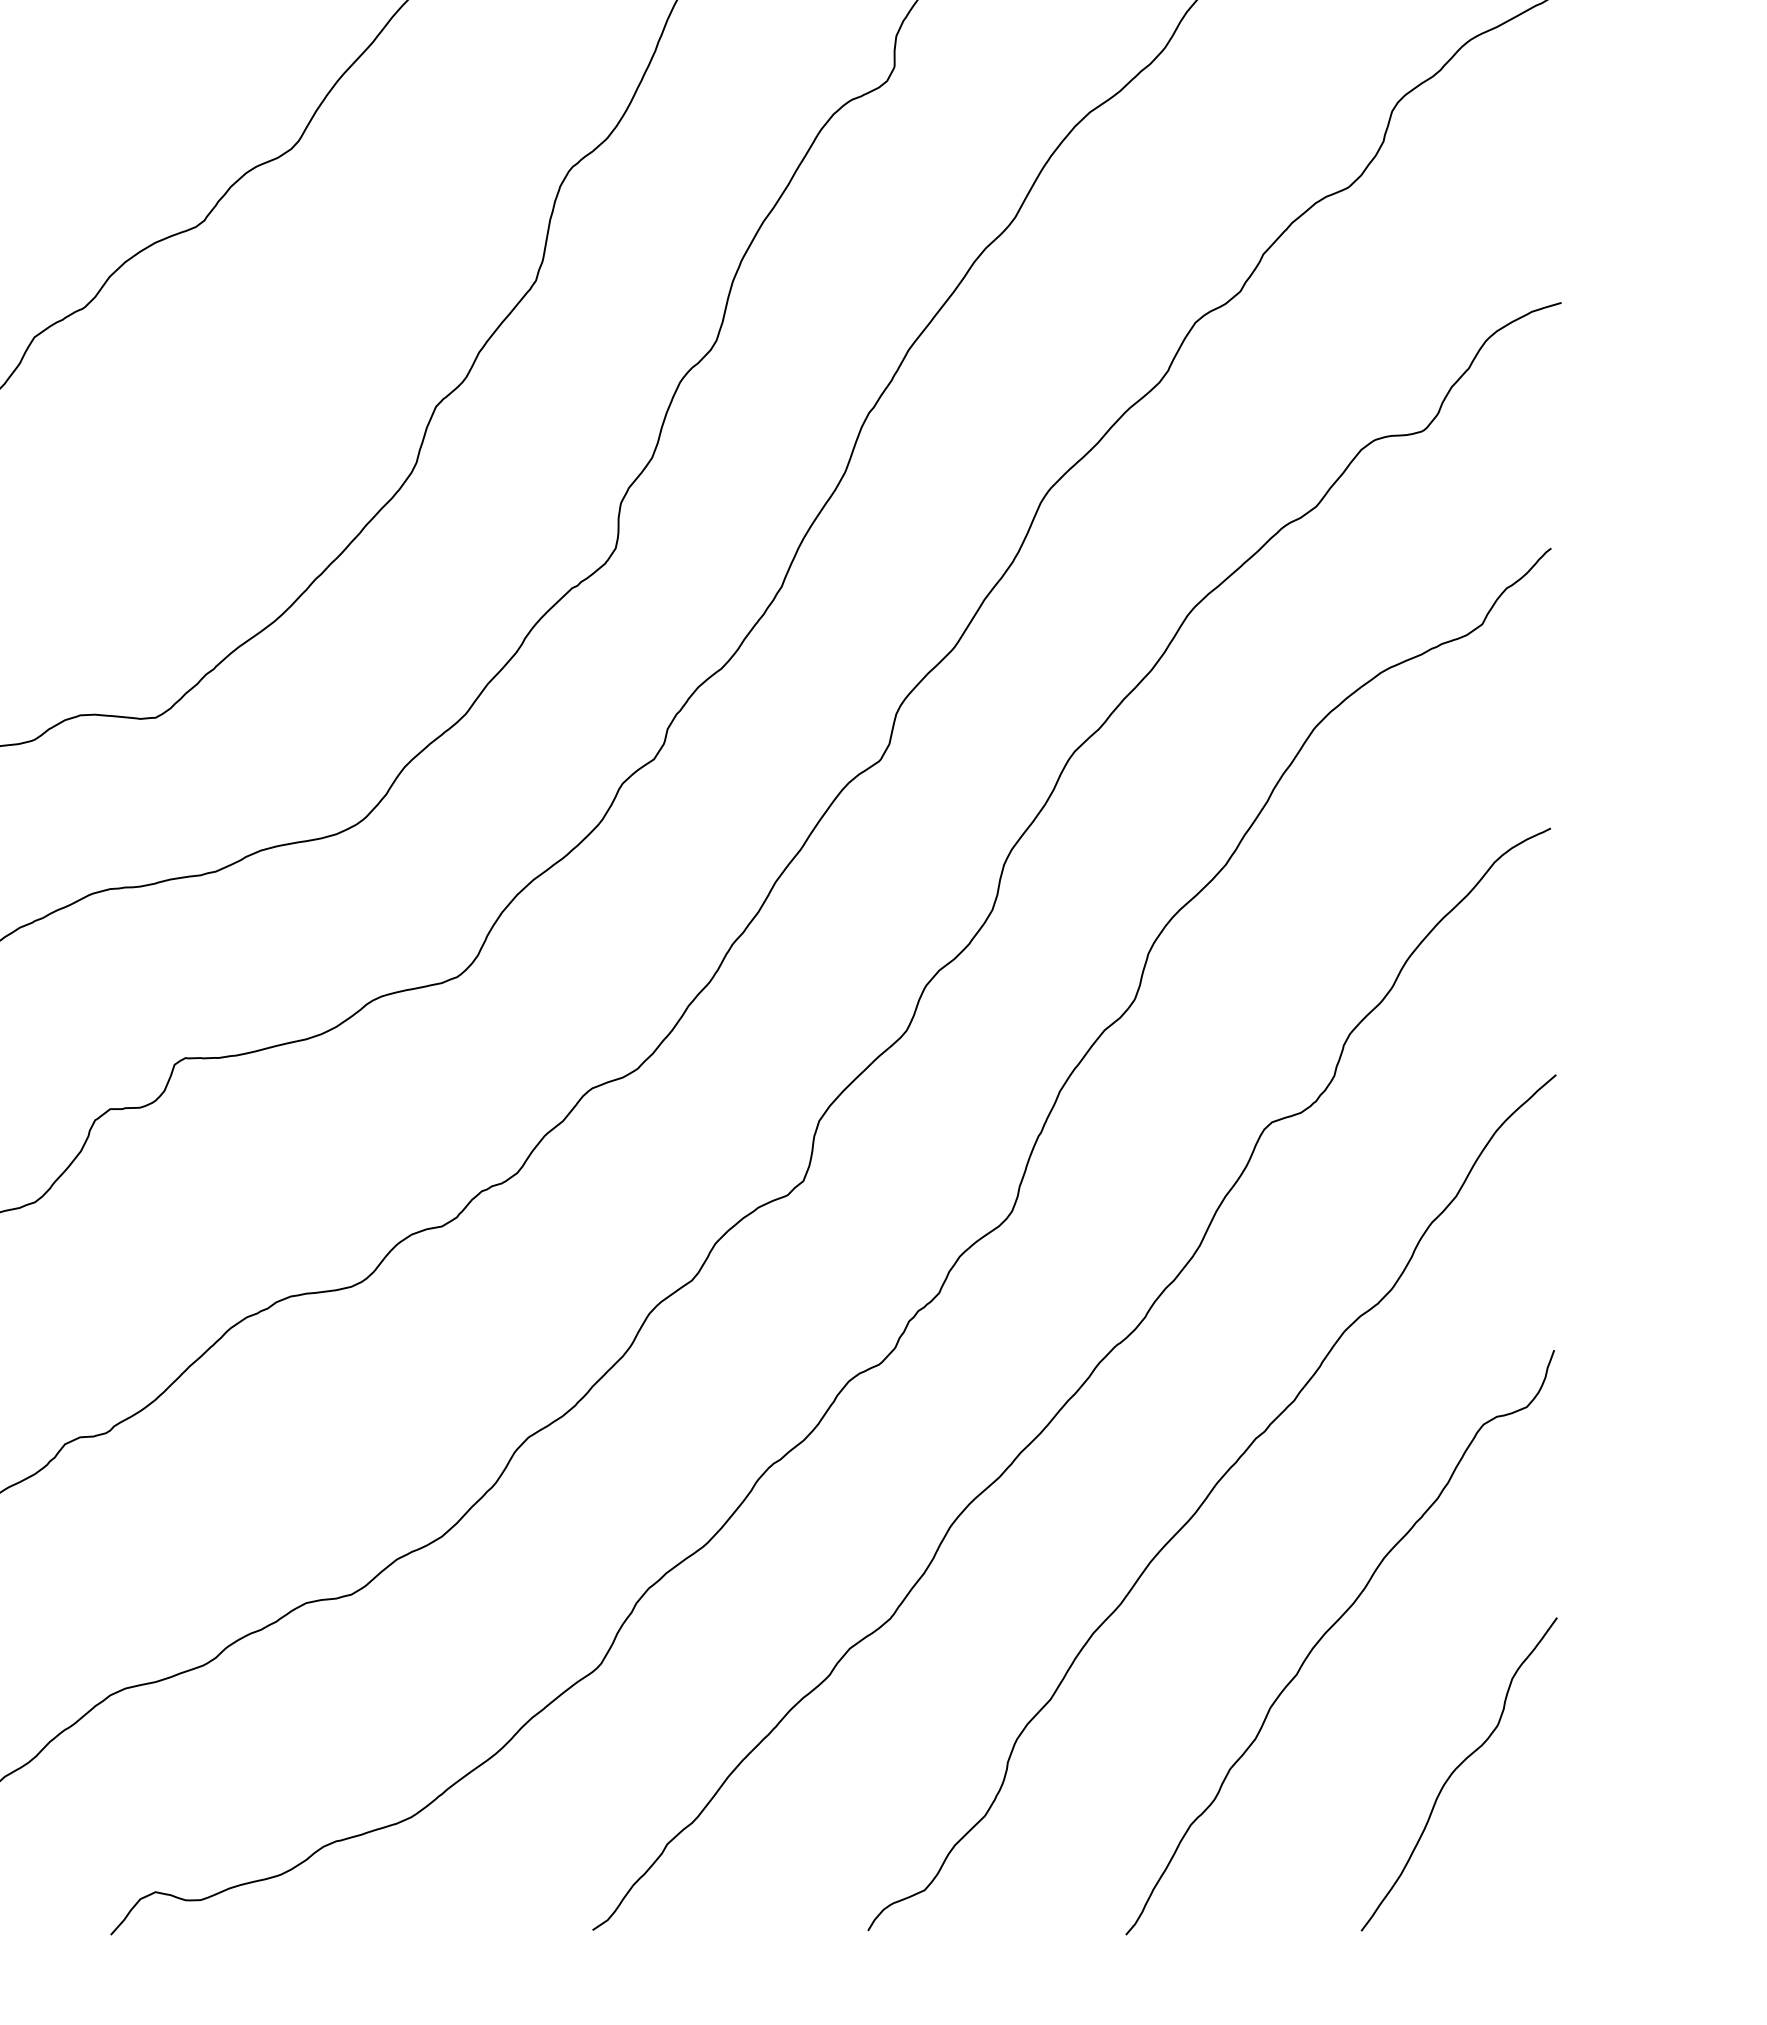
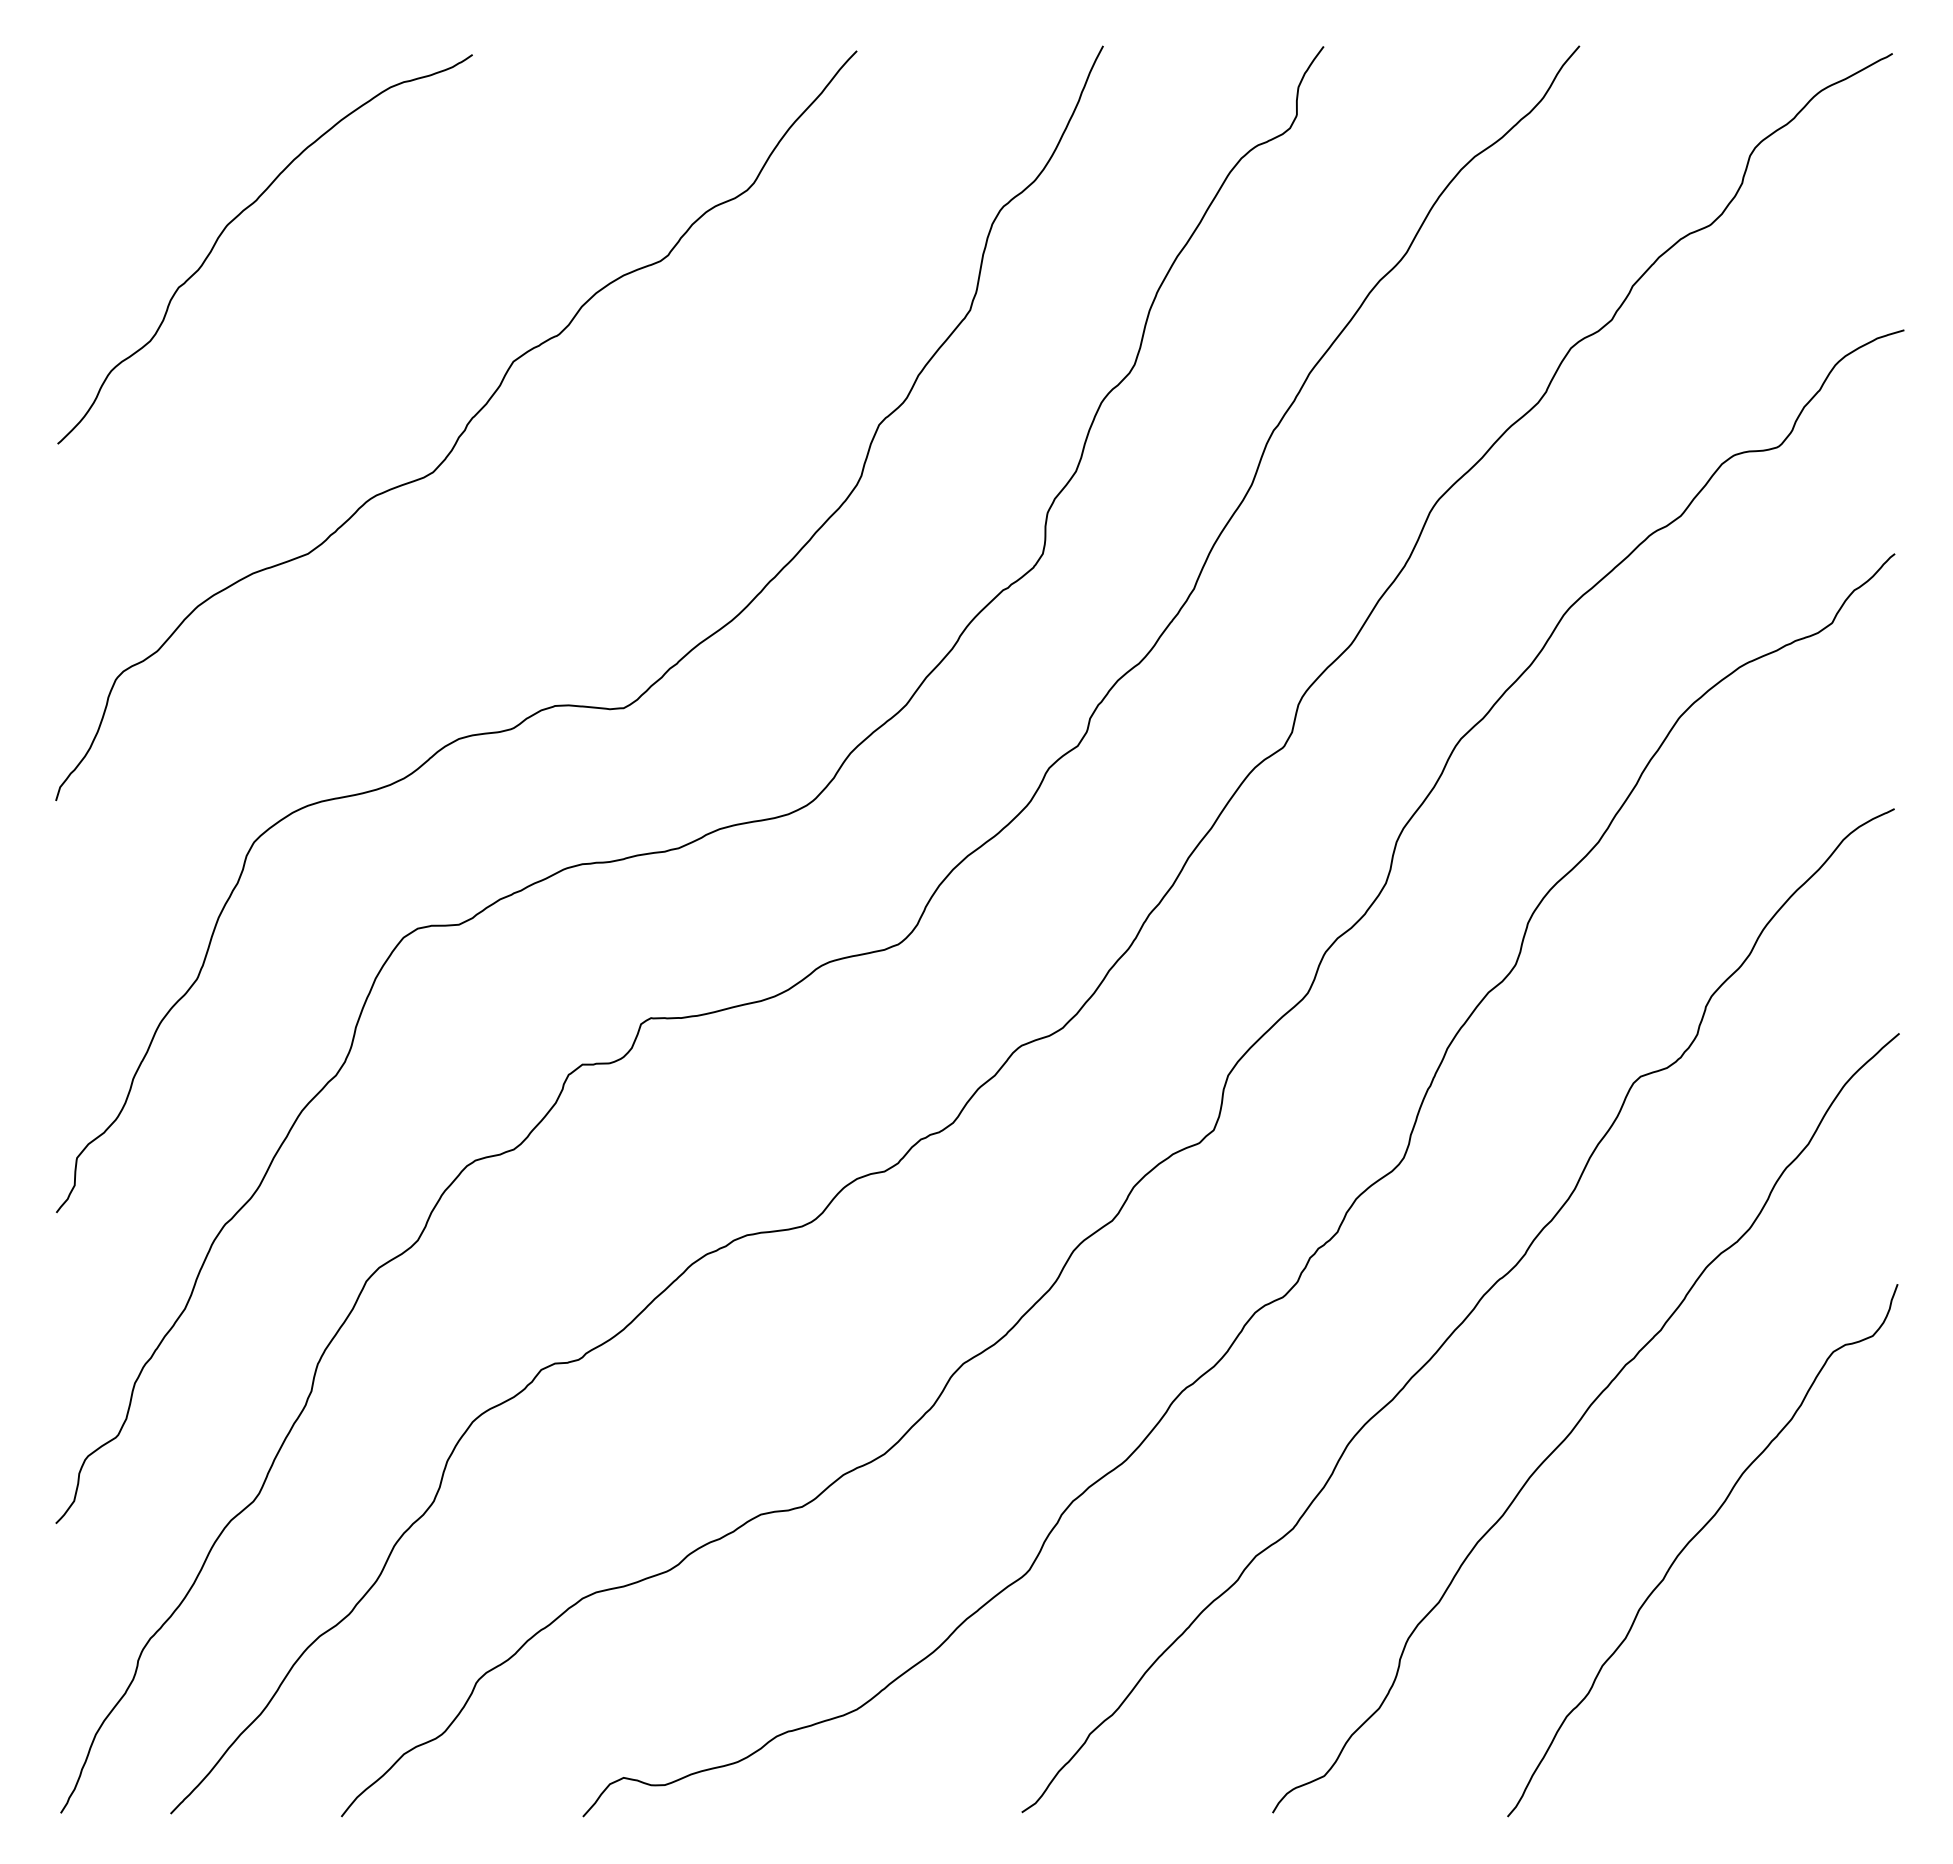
curve: (1454, 1773) -> (1806, 1669), removed

